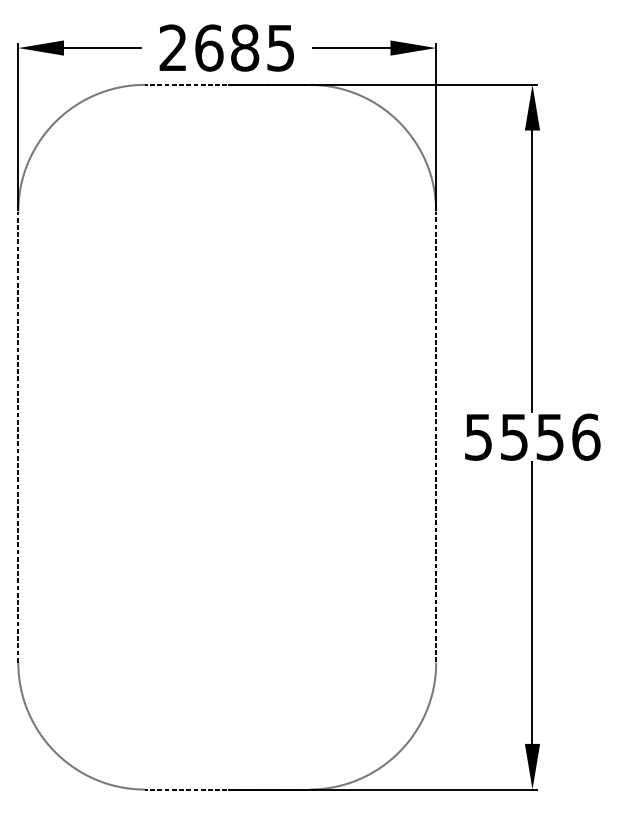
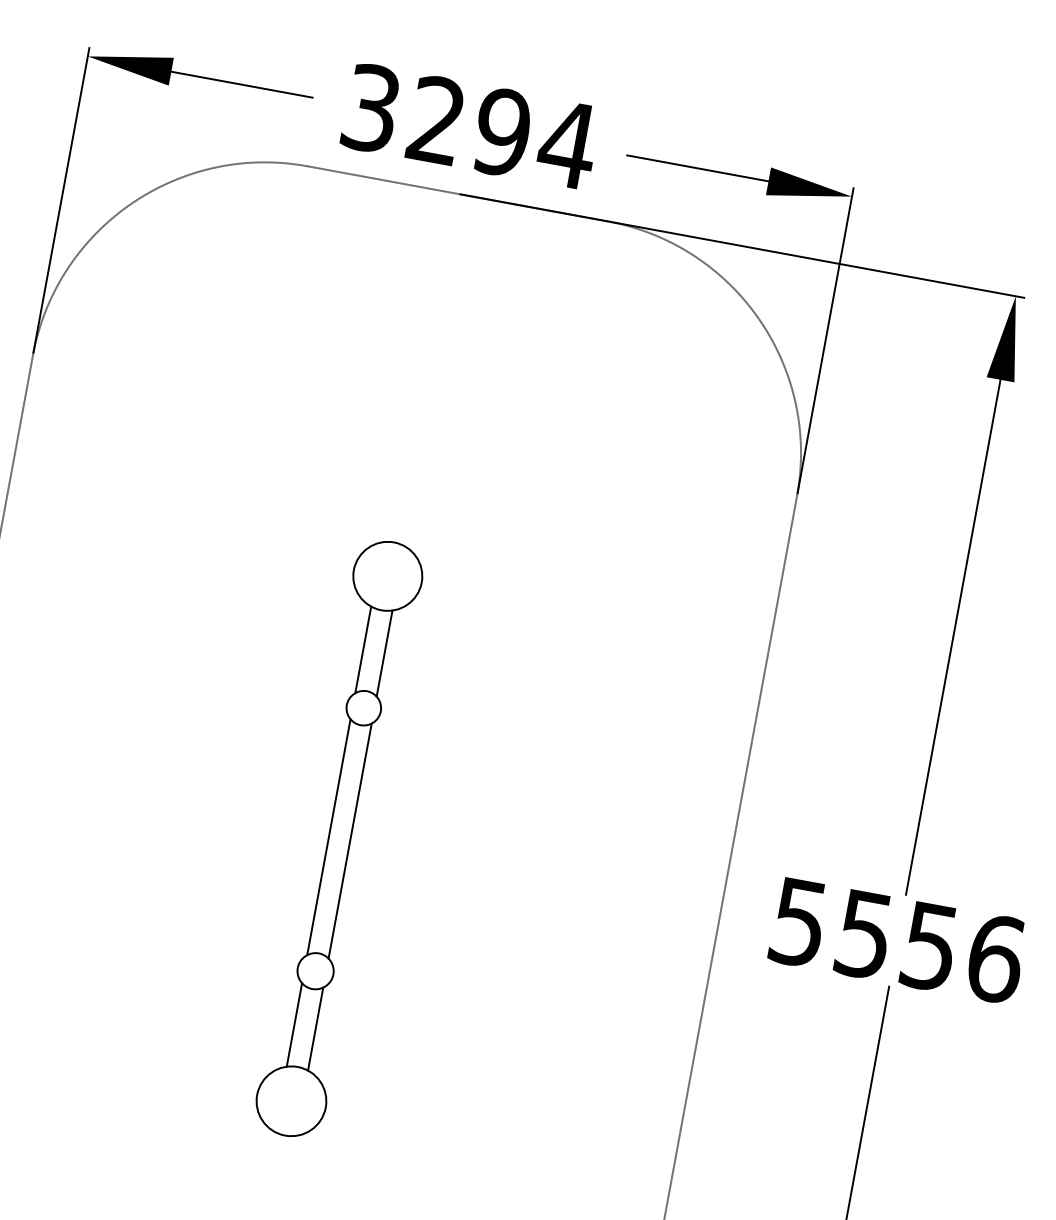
text: (227, 47) -> (470, 125), 2685 -> 3294
part: (227, 437) -> (339, 838), added

